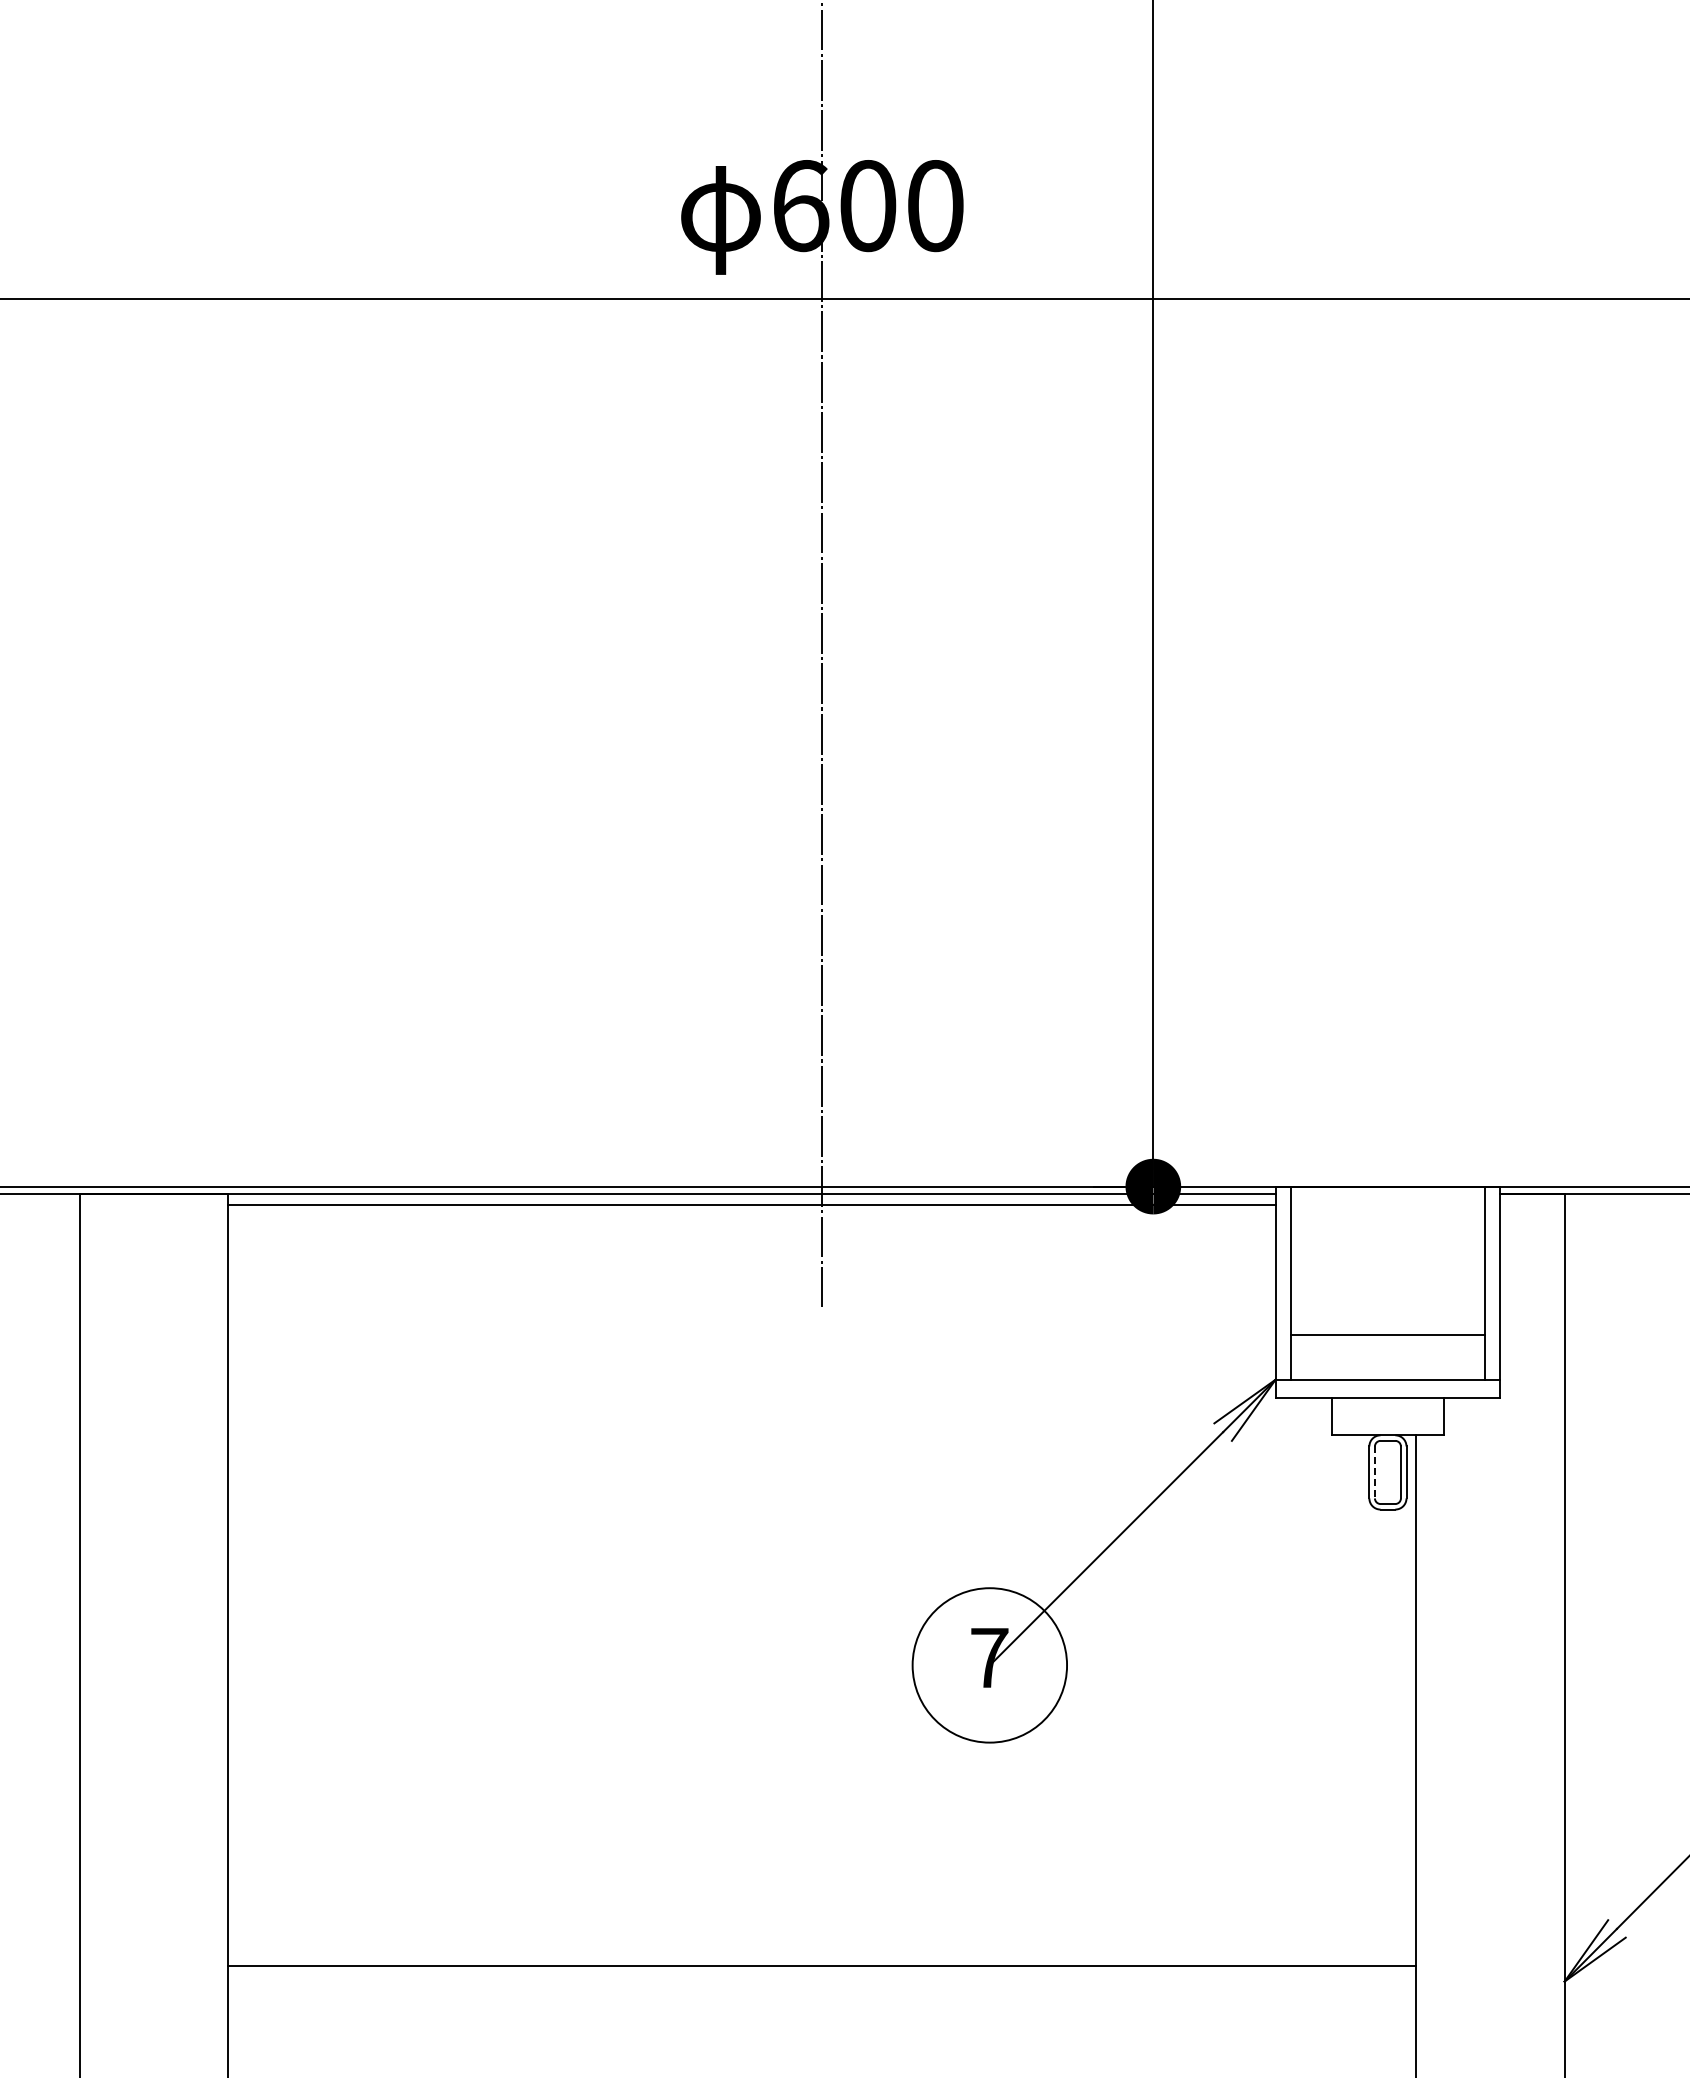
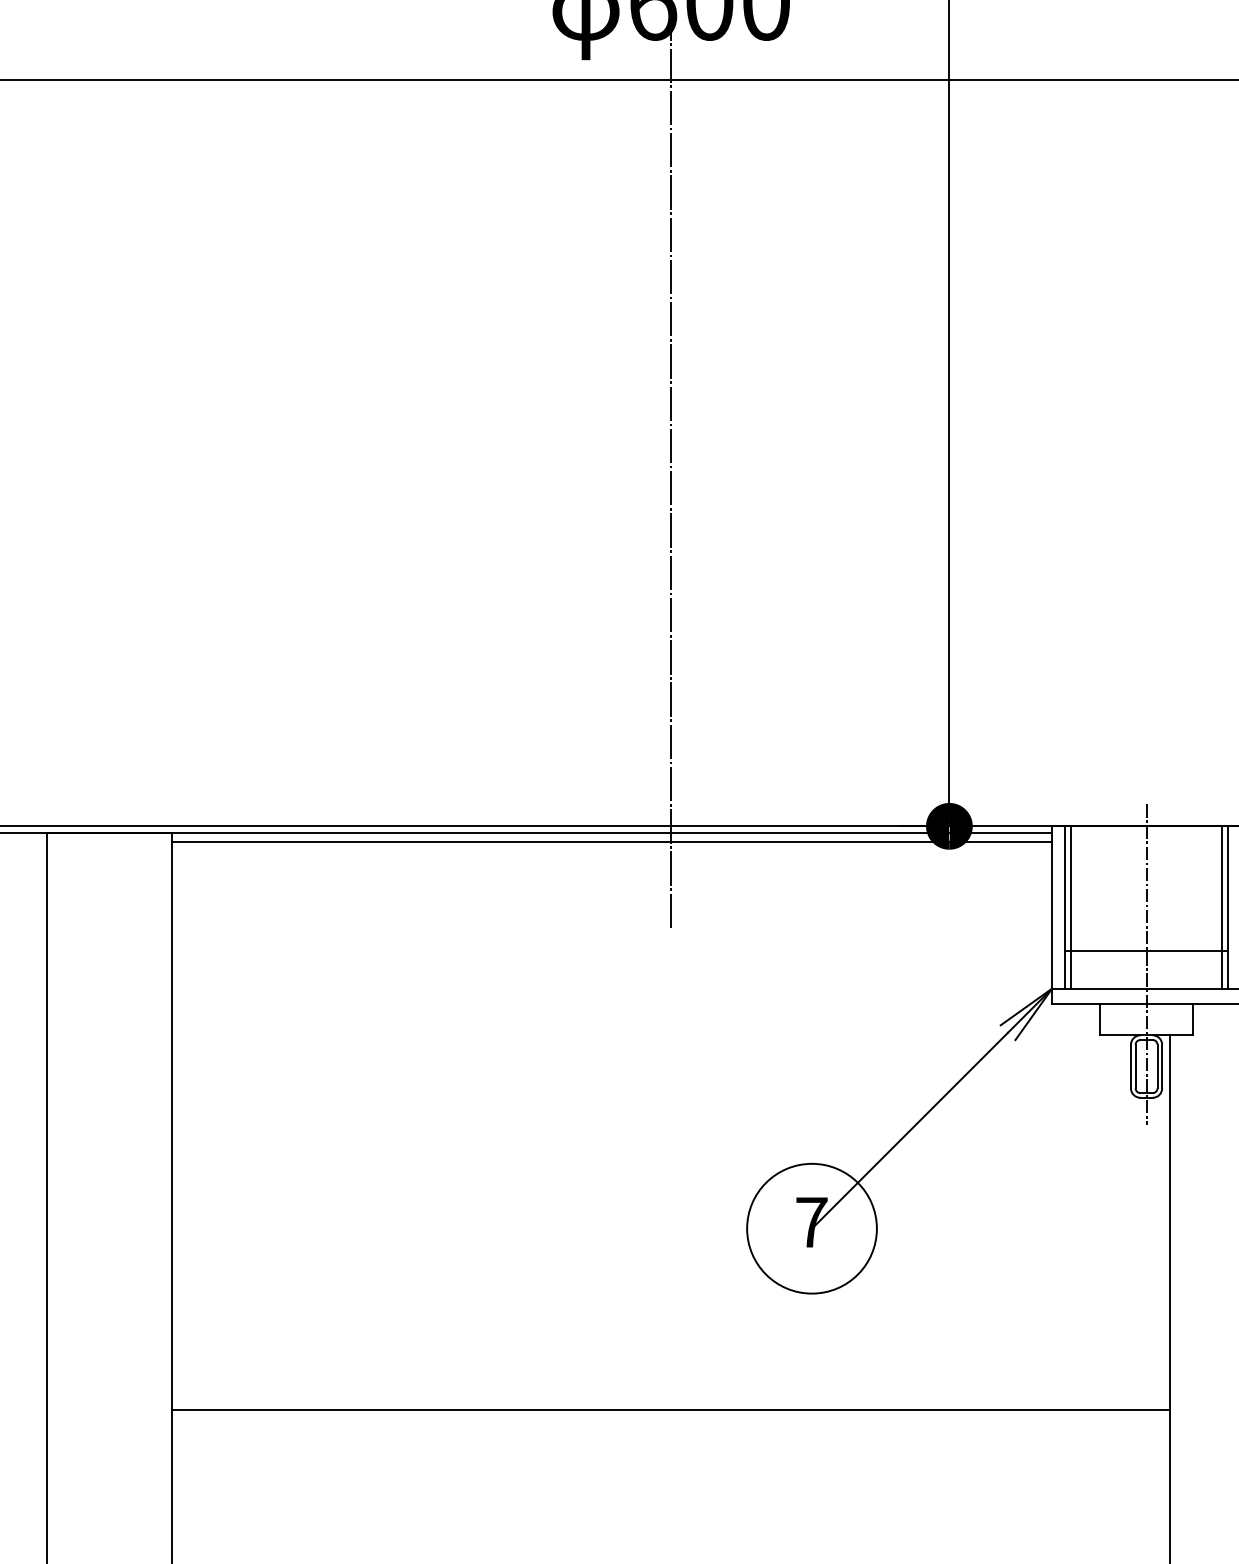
line: (1297, 1282) -> (1070, 906), added
line: (1477, 1282) -> (1221, 906), added
line: (1387, 1350) -> (1146, 964), added
line: (1374, 1472) -> (1135, 1066), dashed -> solid
line: (822, 1965) -> (671, 1409), moved

